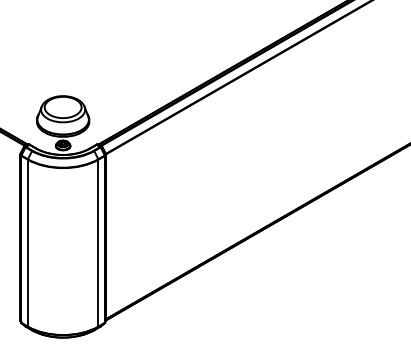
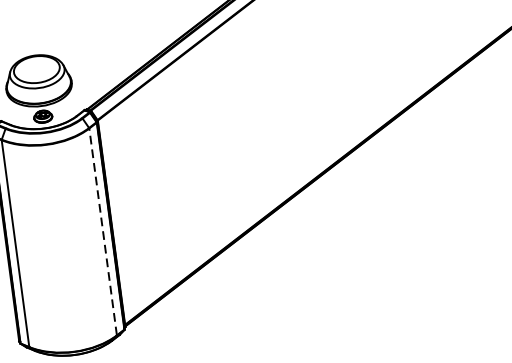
line: (98, 242) -> (103, 231), solid -> dashed

